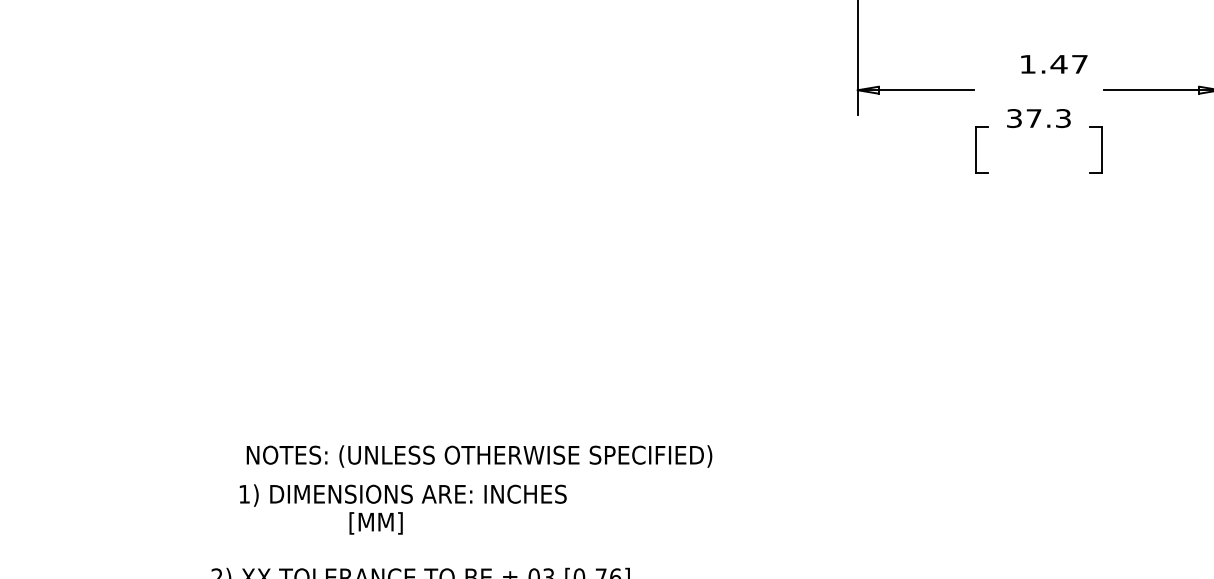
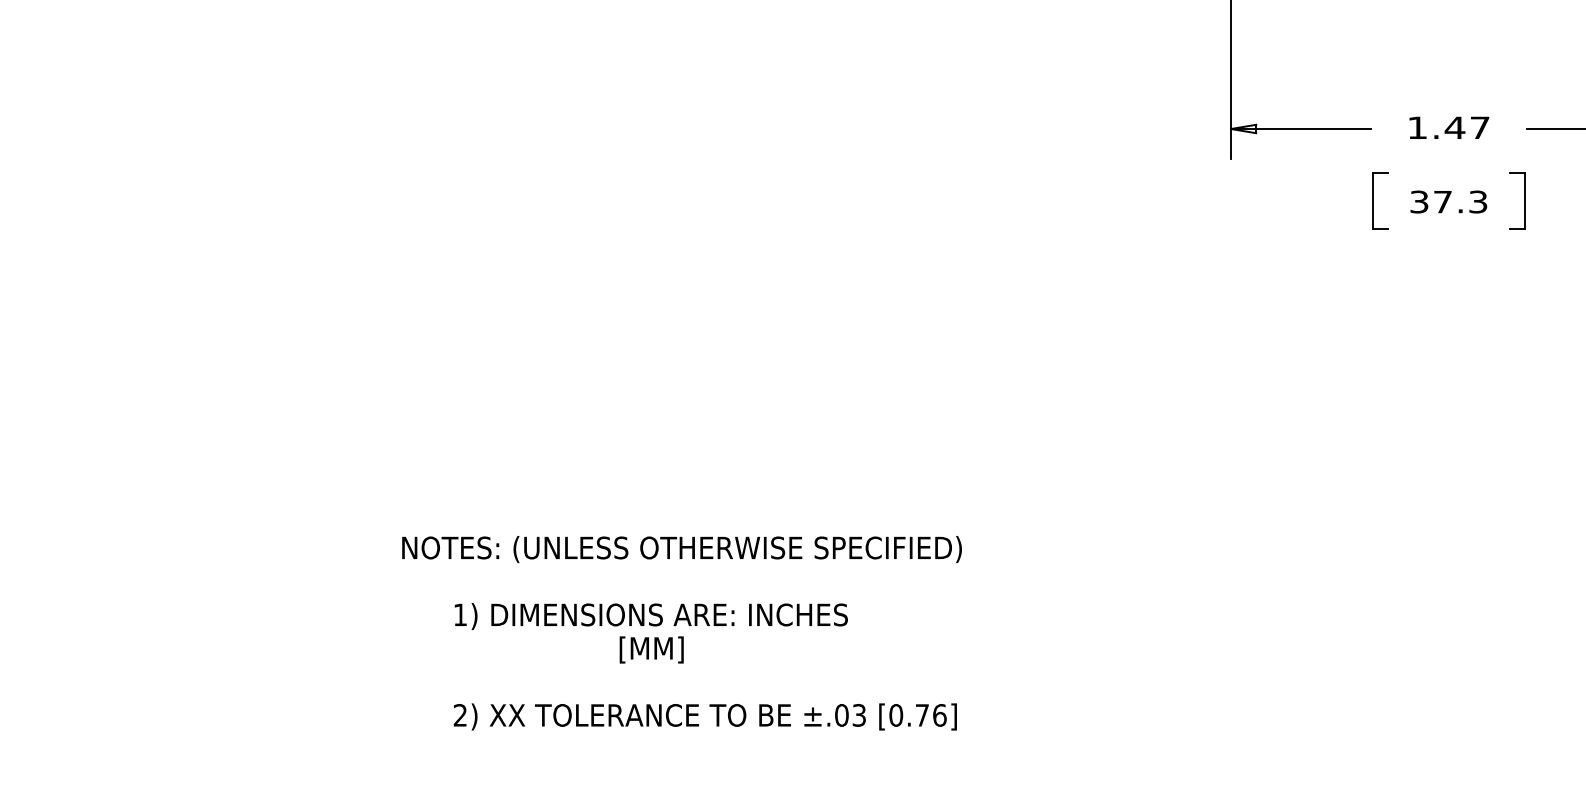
text: (1054, 64) -> (1449, 127), moved
text: (1038, 118) -> (1448, 201), moved
text: (479, 456) -> (681, 549), moved
text: (402, 495) -> (650, 616), moved

